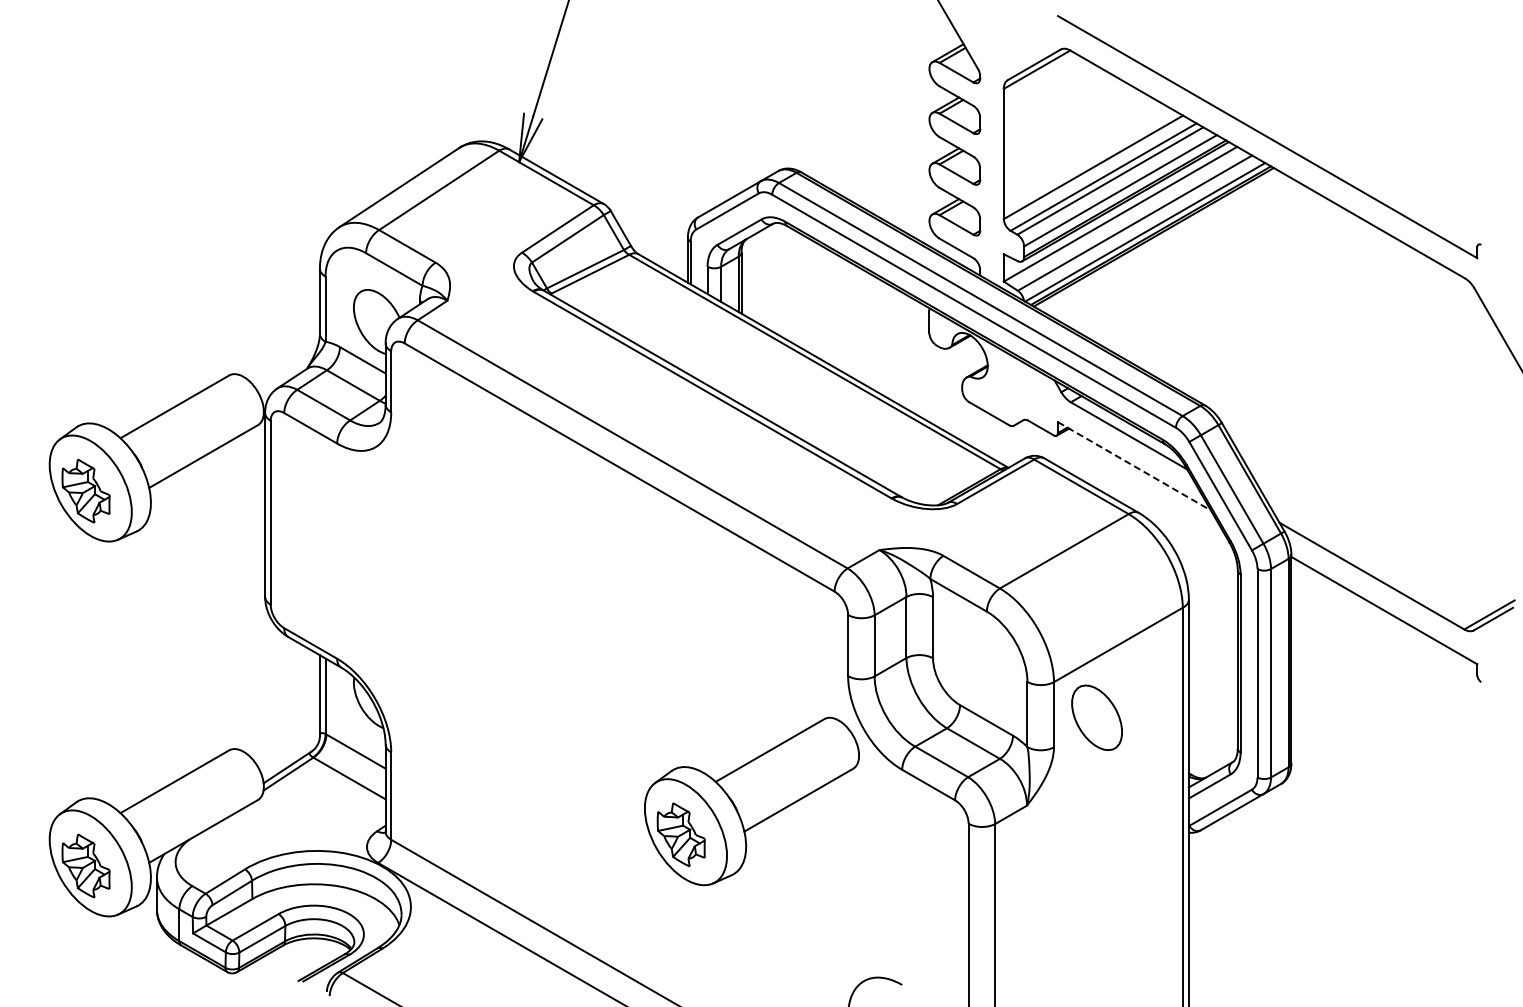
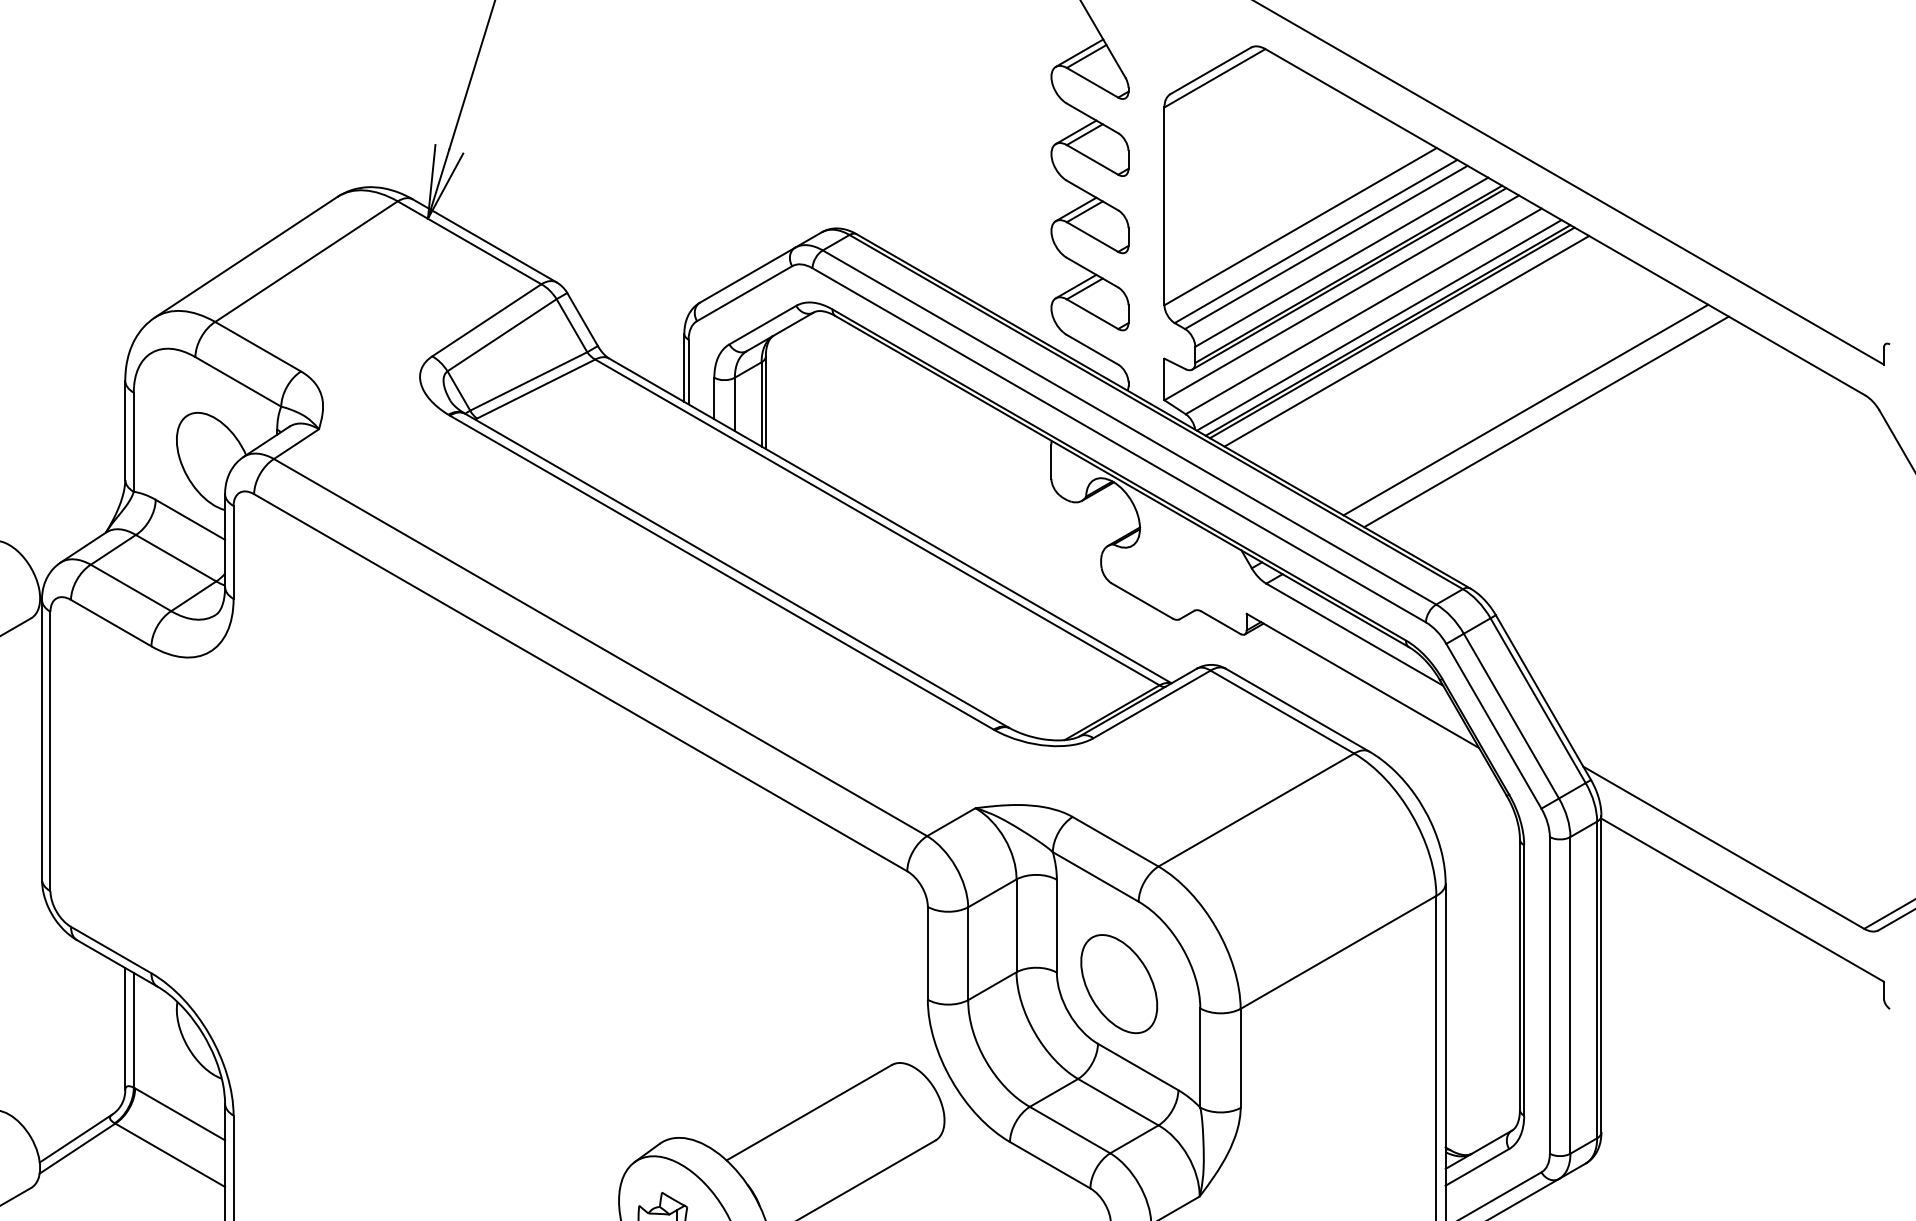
line: (1163, 242) -> (1407, 340), added
line: (1241, 287) -> (1525, 409), added
line: (1255, 295) -> (1546, 421), added
line: (1134, 466) -> (1362, 681), dashed -> solid
part: (1096, 717) -> (1118, 983), moved

